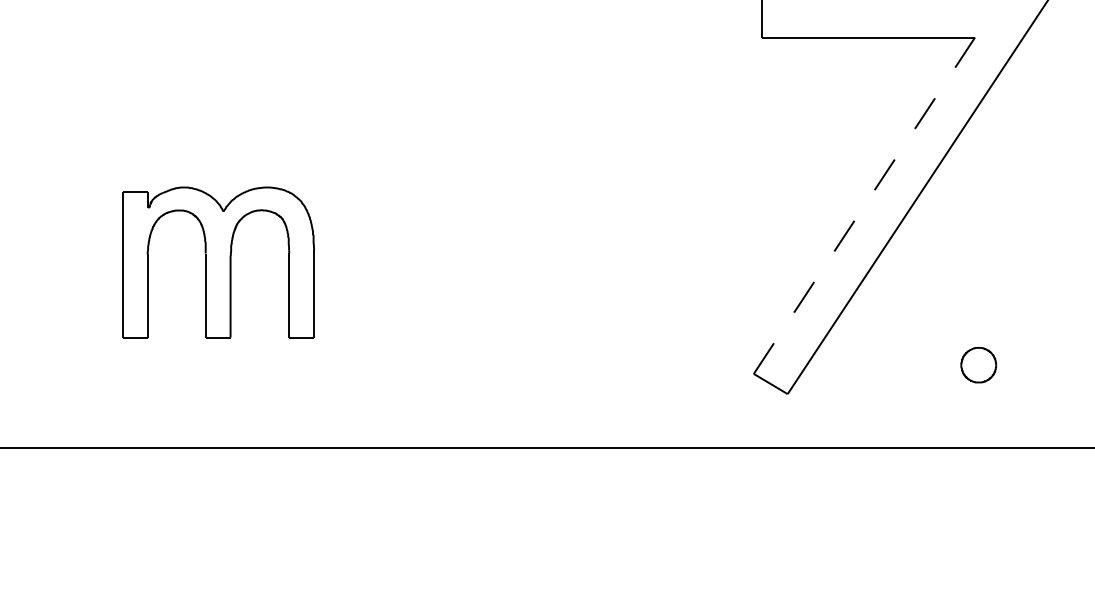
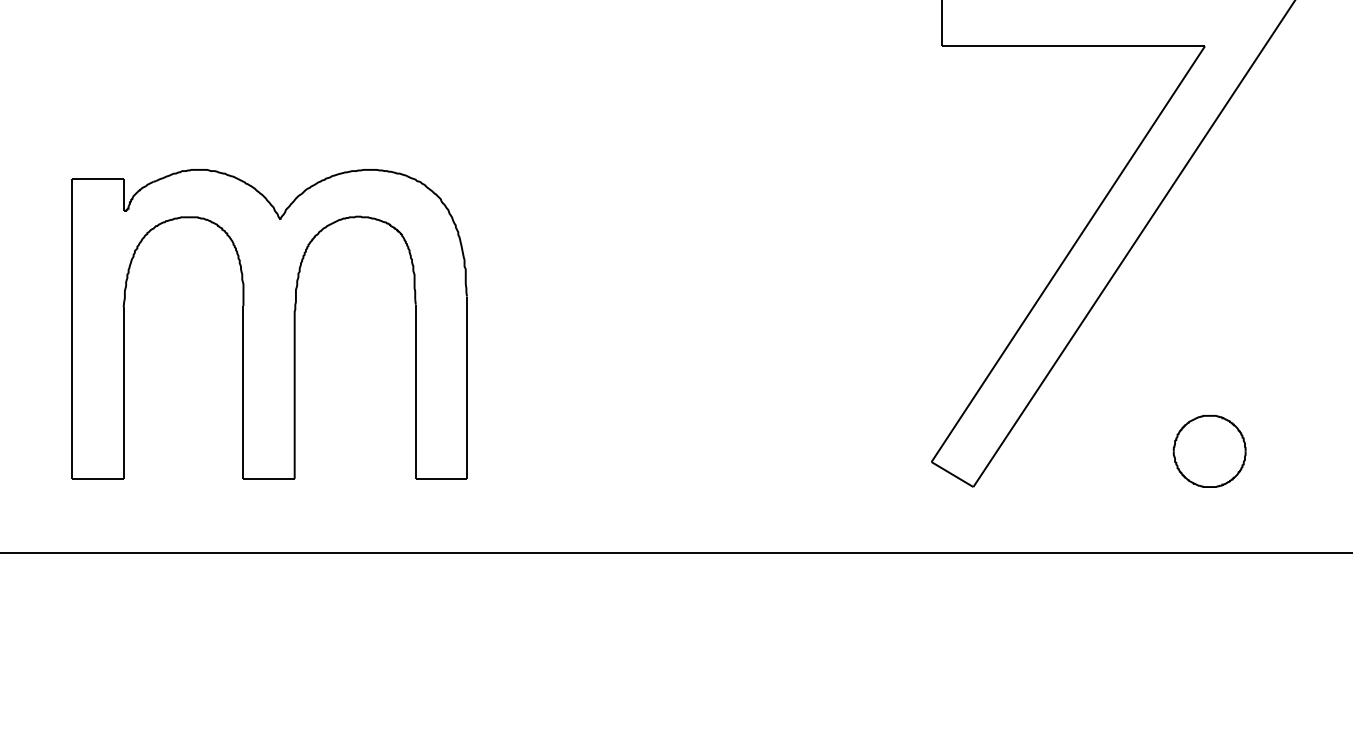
line: (864, 205) -> (1068, 253), dashed -> solid
part: (218, 262) -> (269, 324), size x1.67
part: (978, 364) -> (1209, 450), size x1.67

